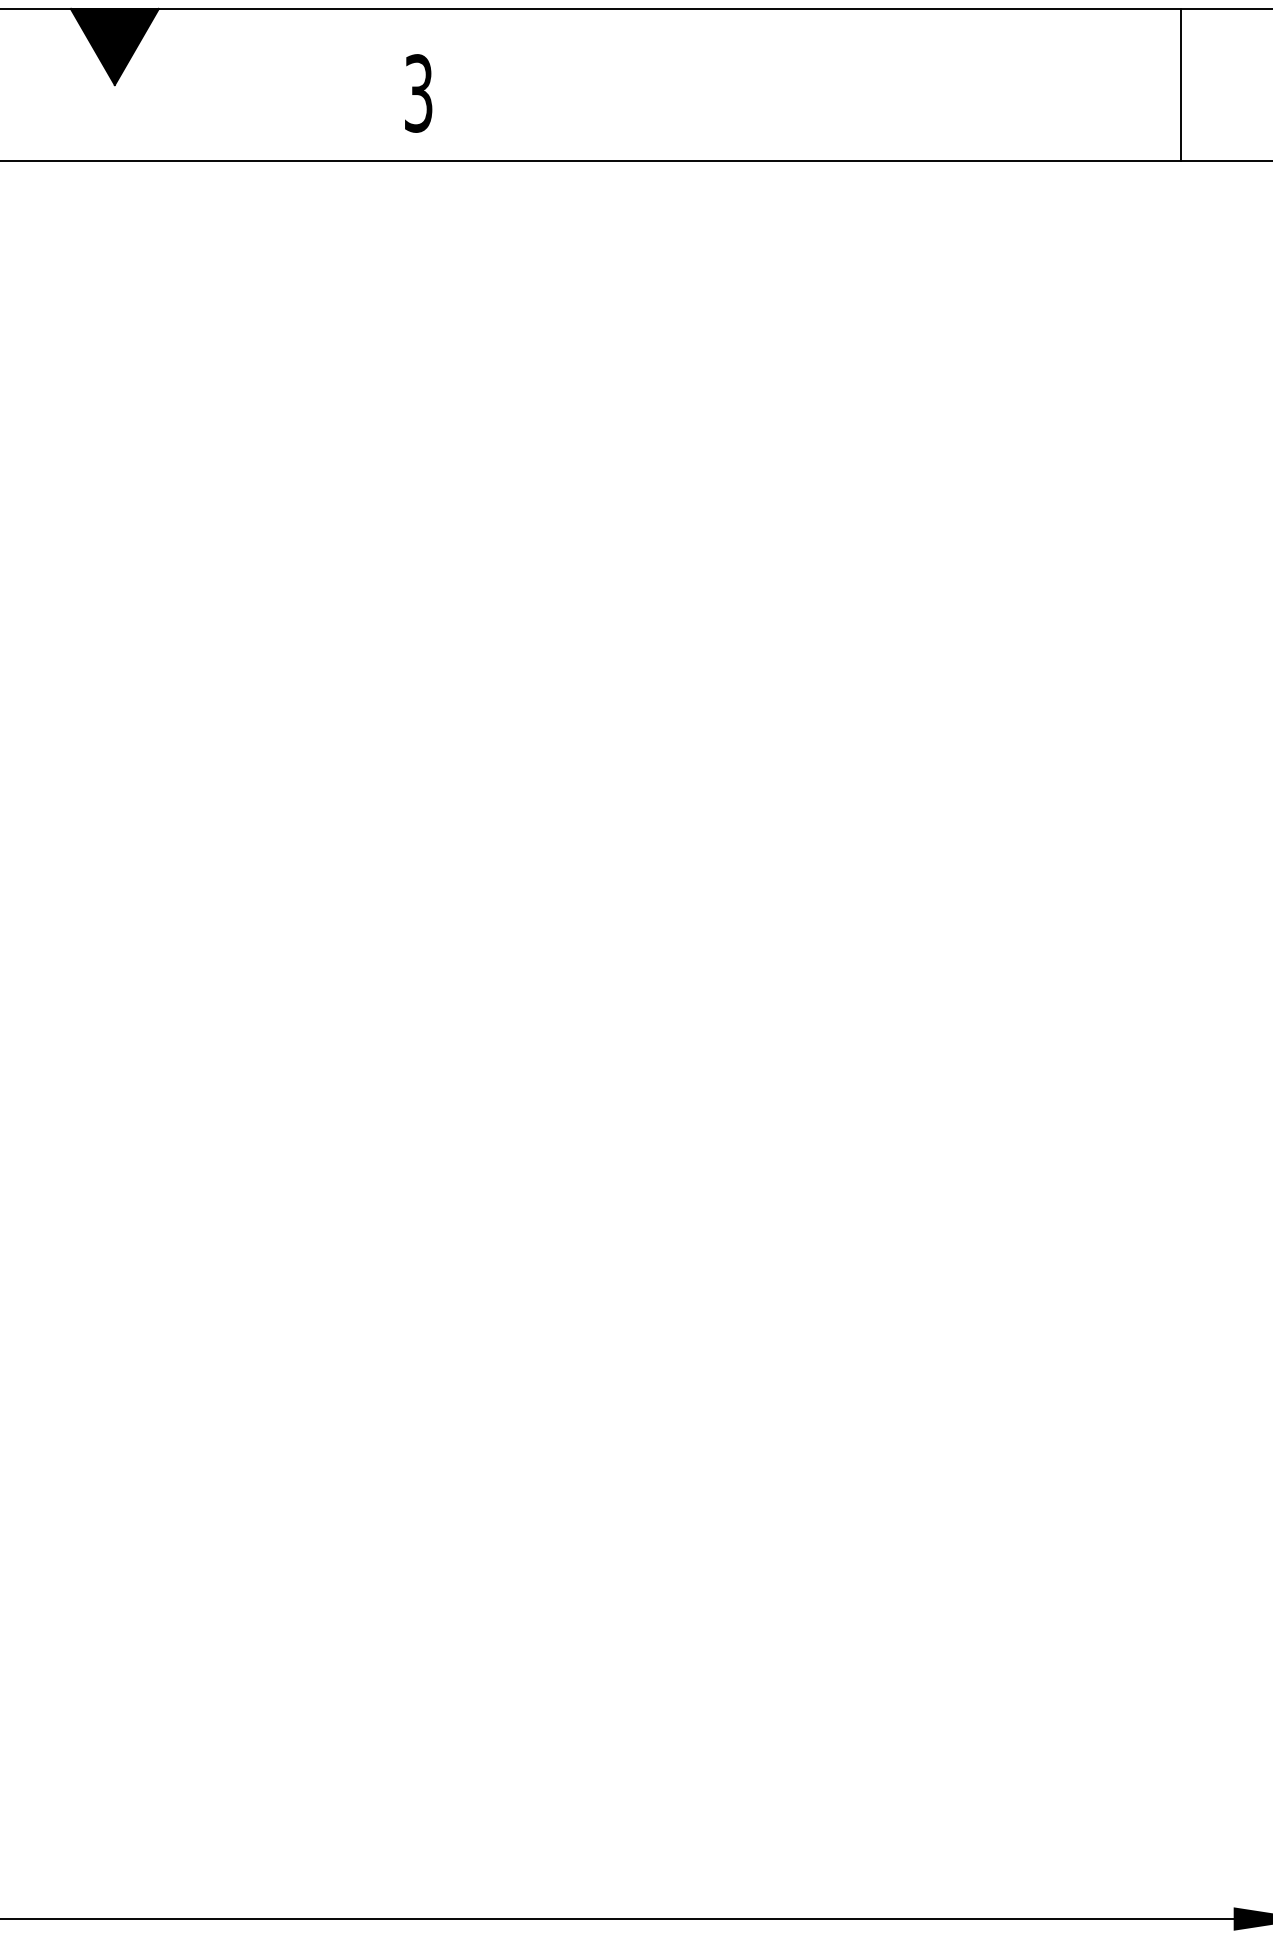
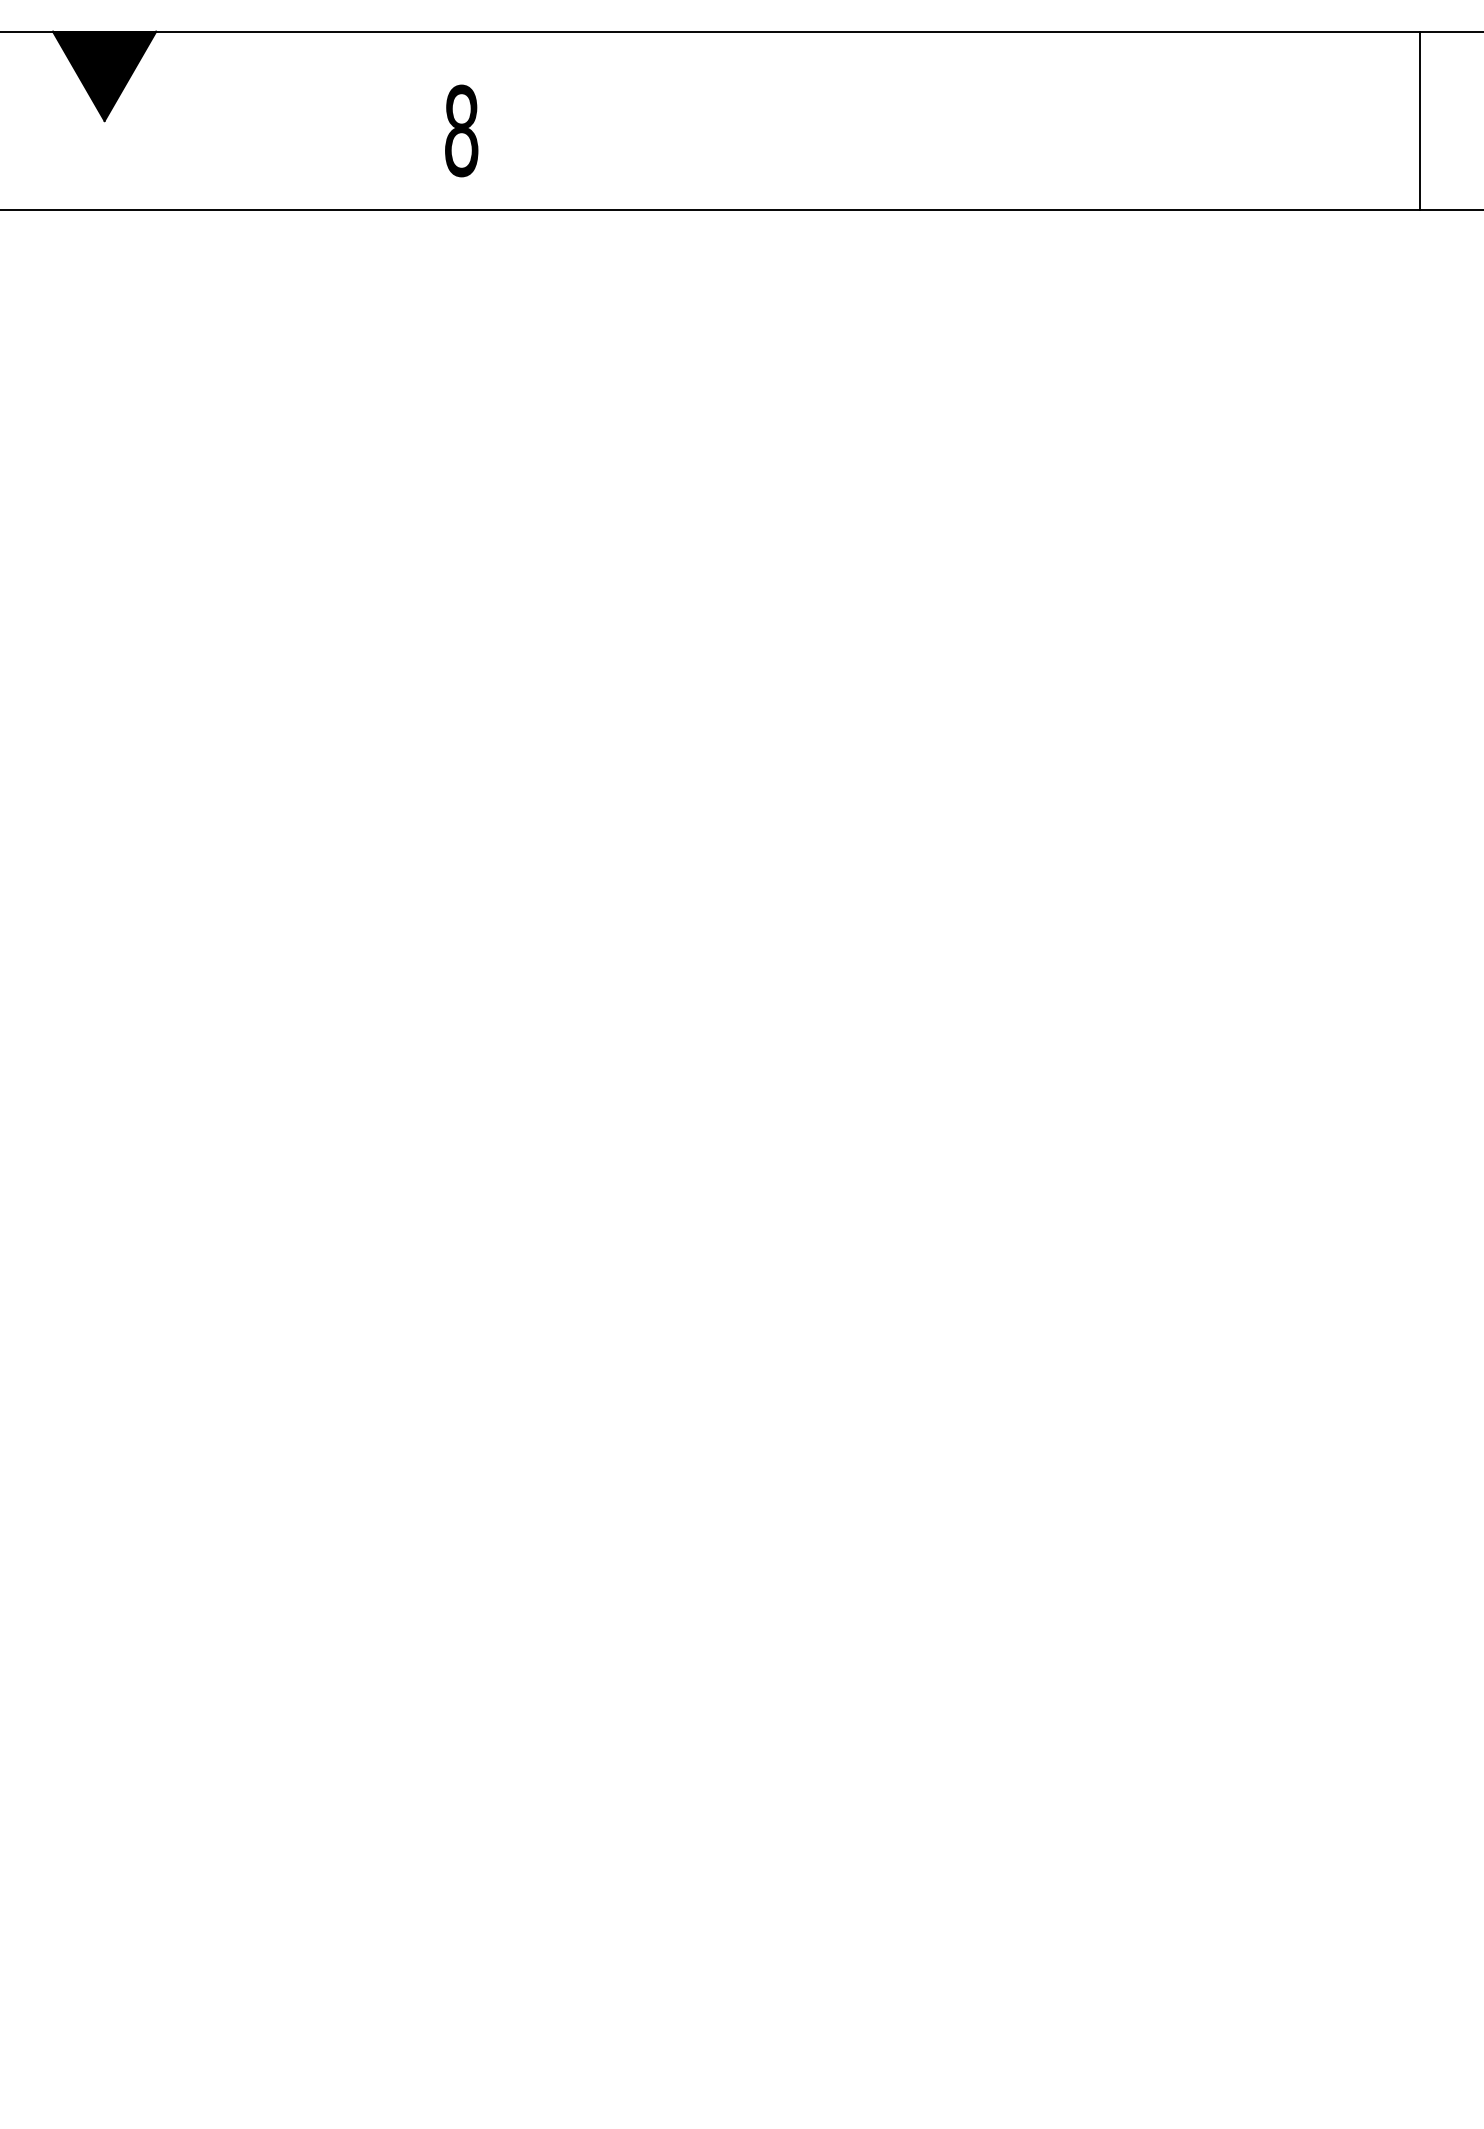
line: (1180, 84) -> (1420, 120), moved
text: (418, 93) -> (461, 130), 3 -> 8

